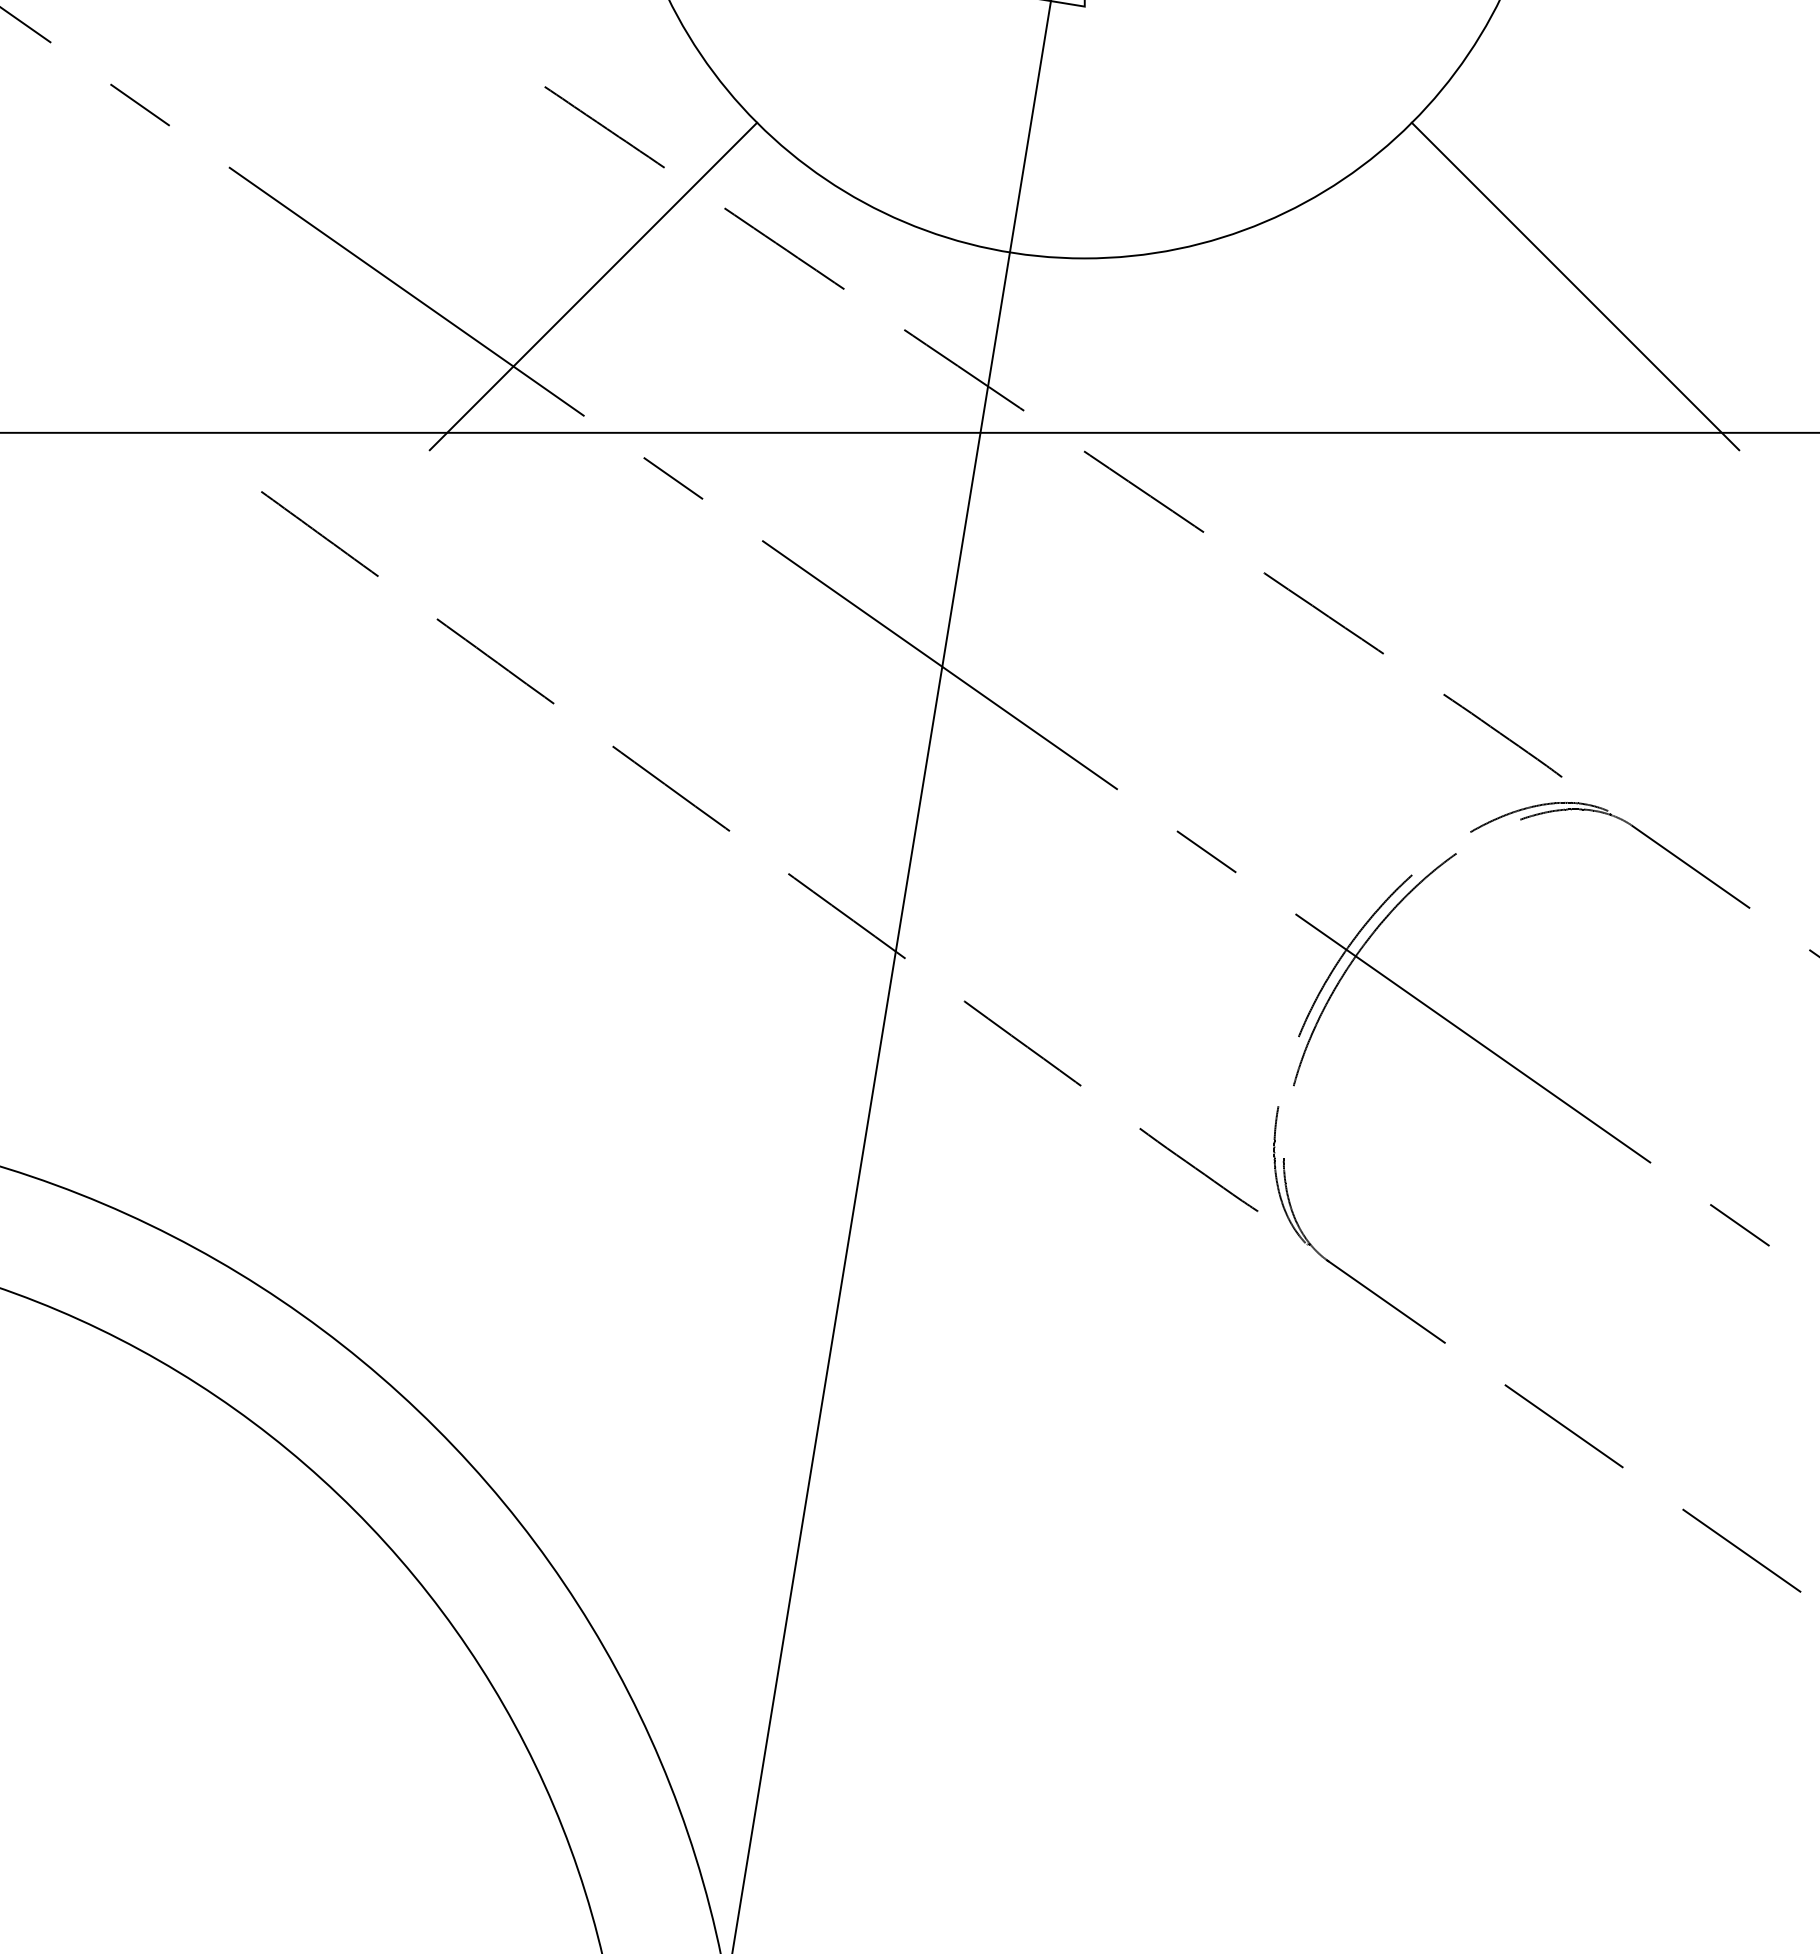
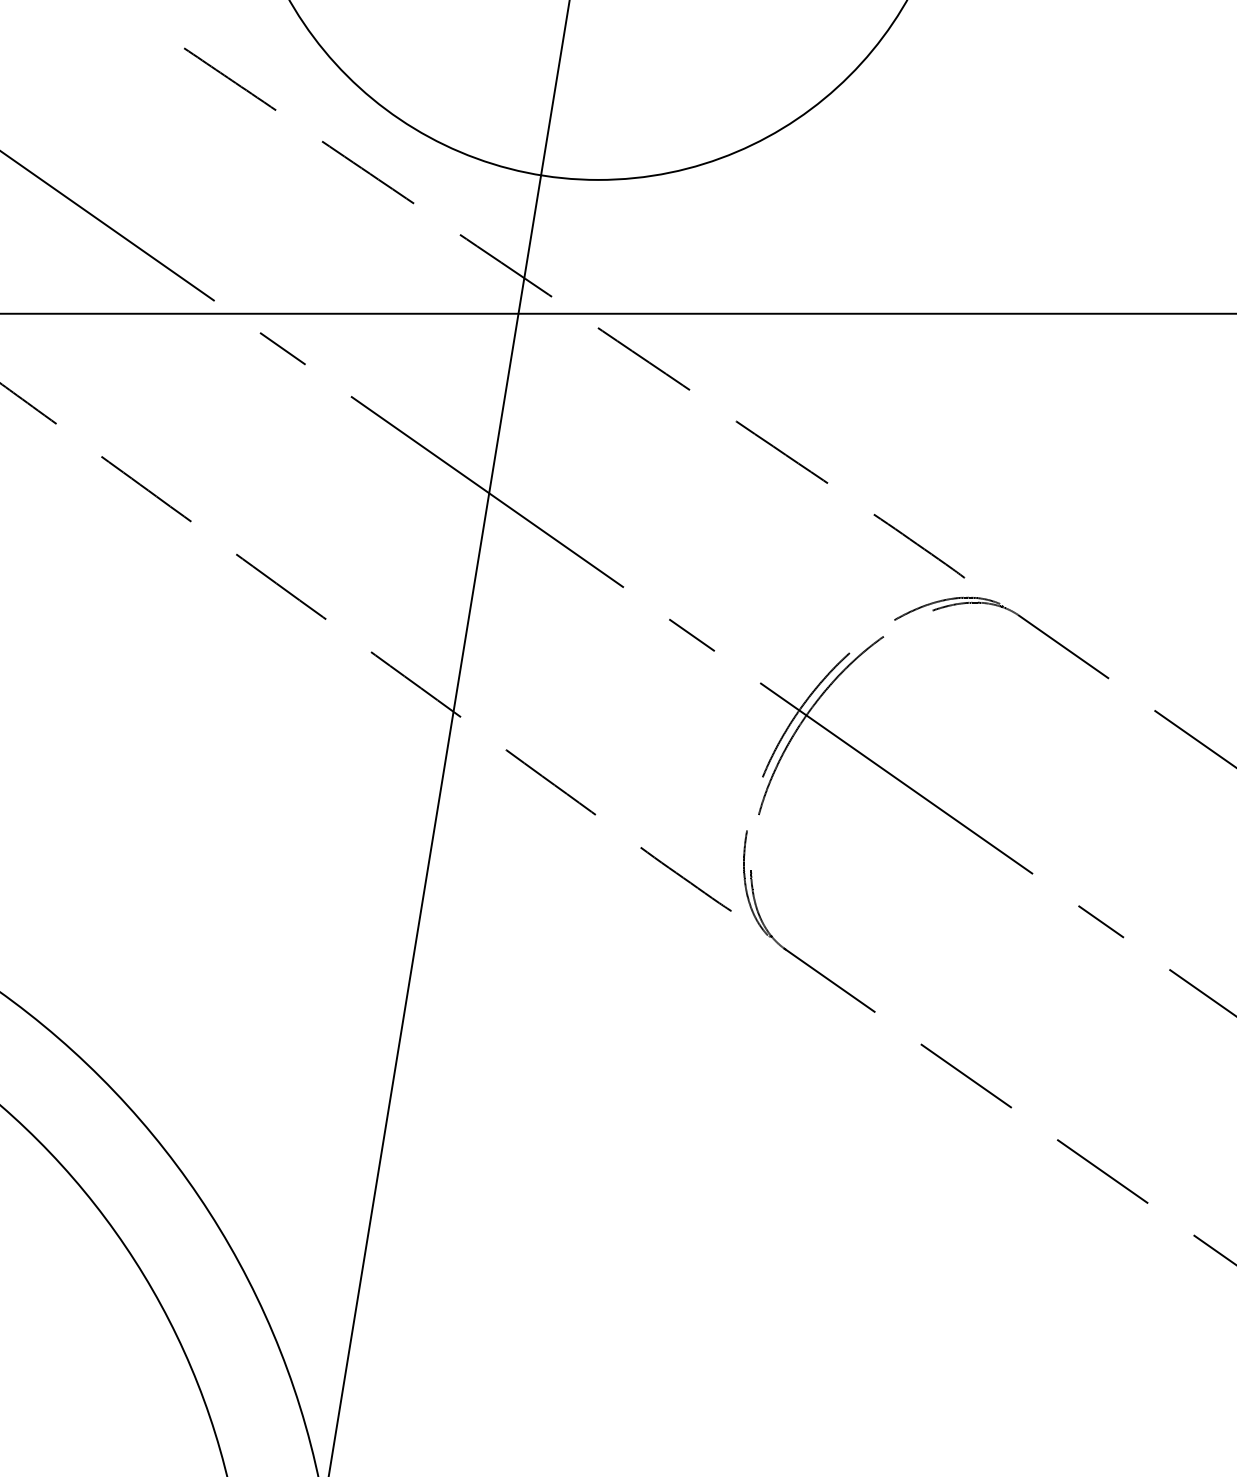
line: (593, 286) -> (221, 201), removed
line: (1575, 286) -> (975, 201), removed

